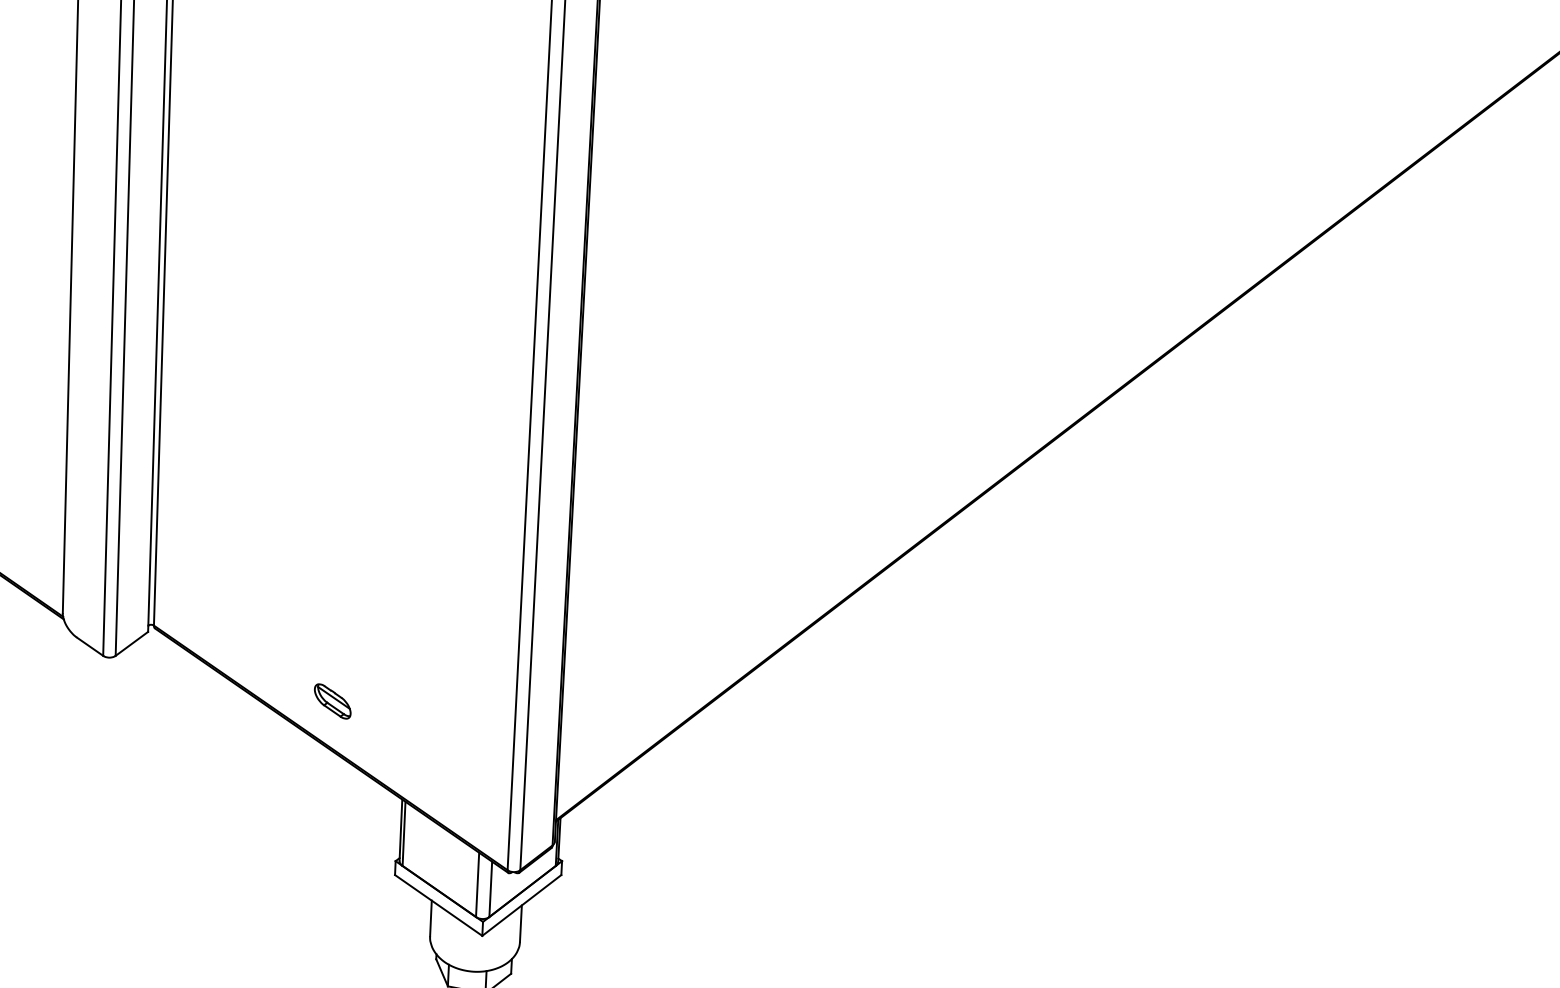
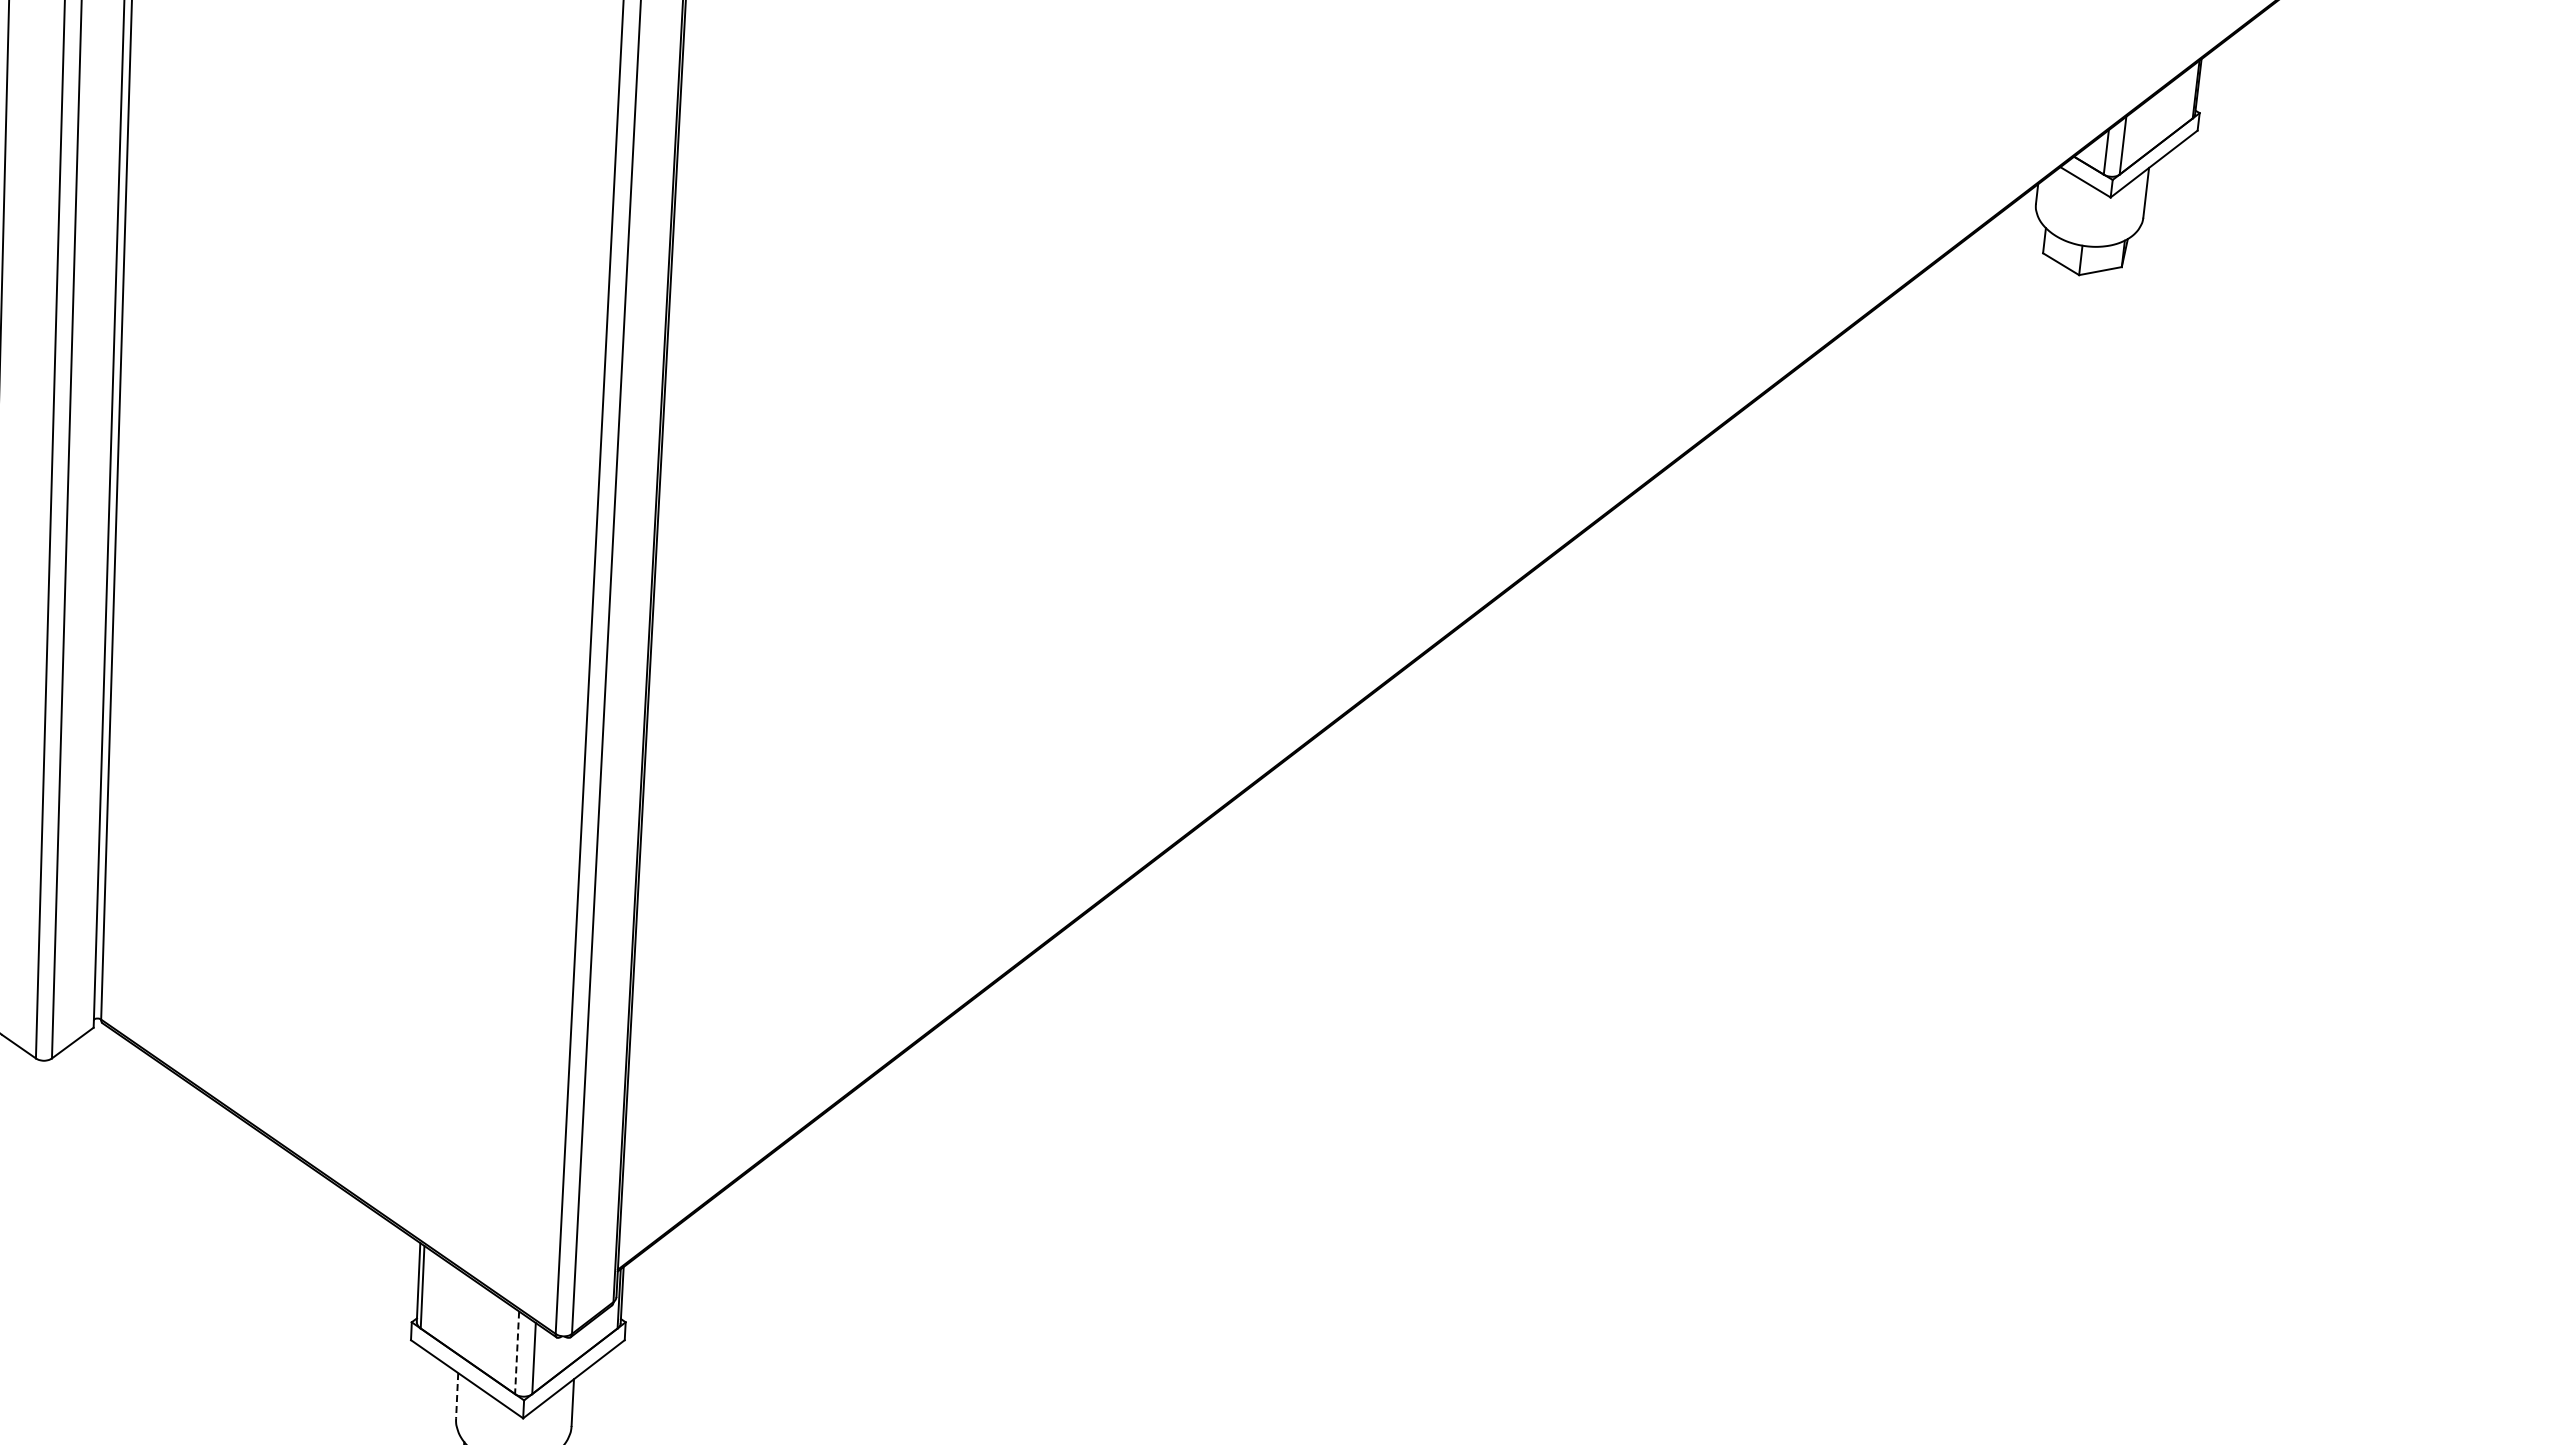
part: (332, 701) -> (330, 1117), removed
line: (477, 885) -> (517, 1353), solid -> dashed
line: (431, 918) -> (457, 1395), solid -> dashed

